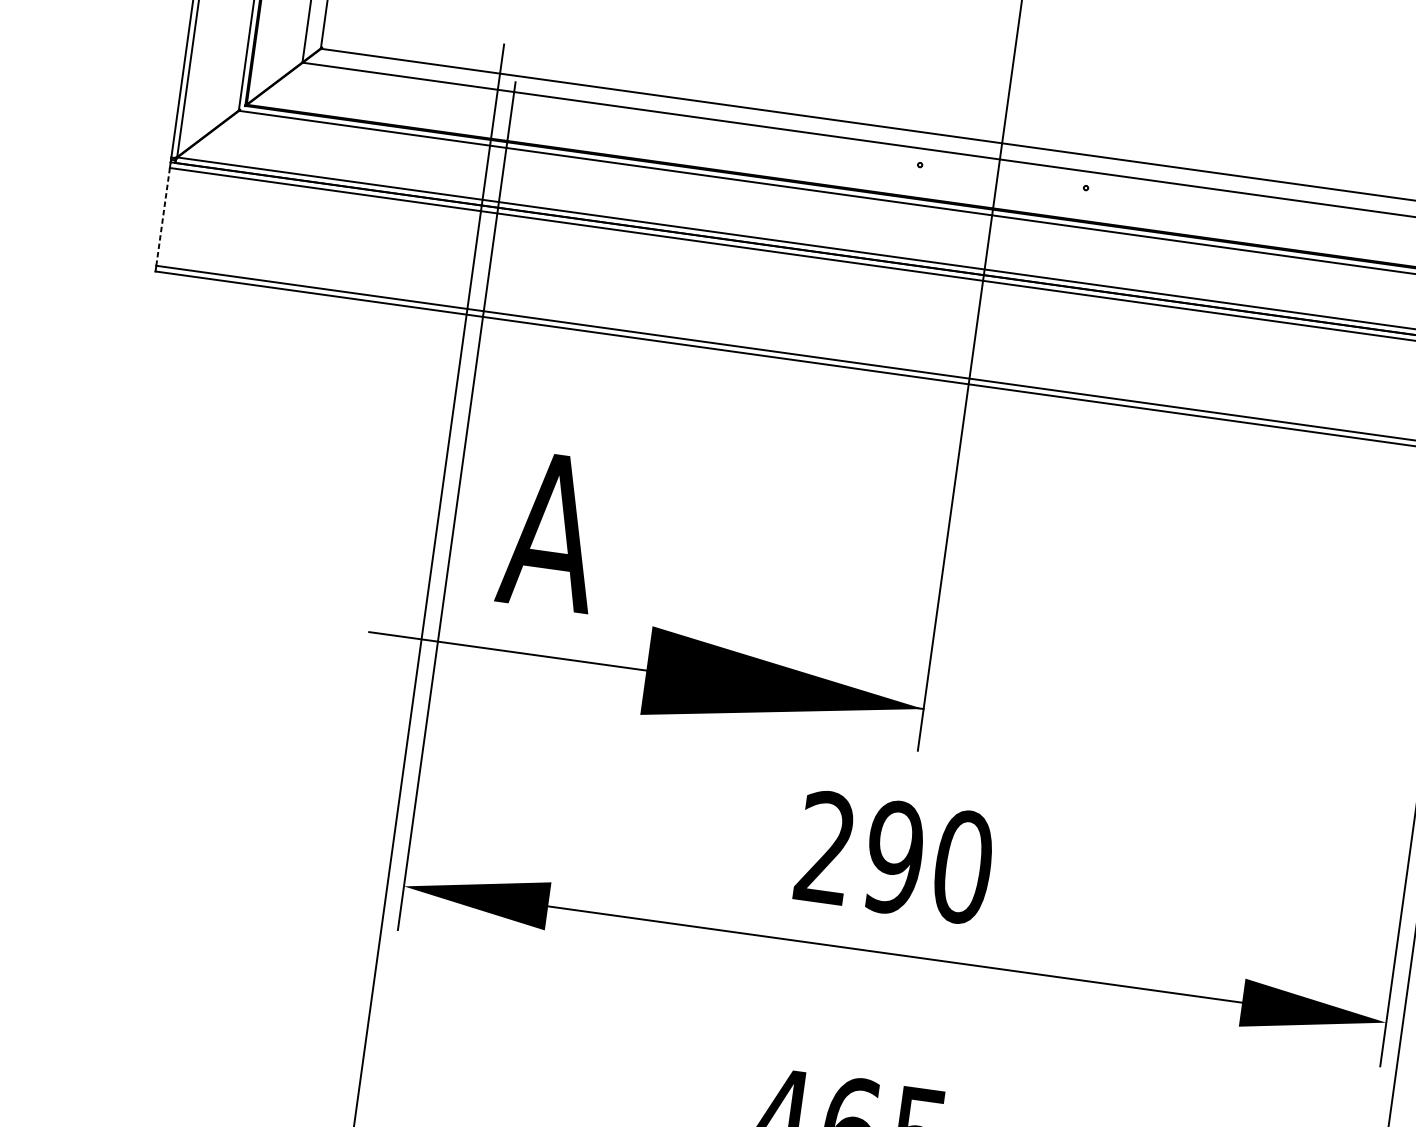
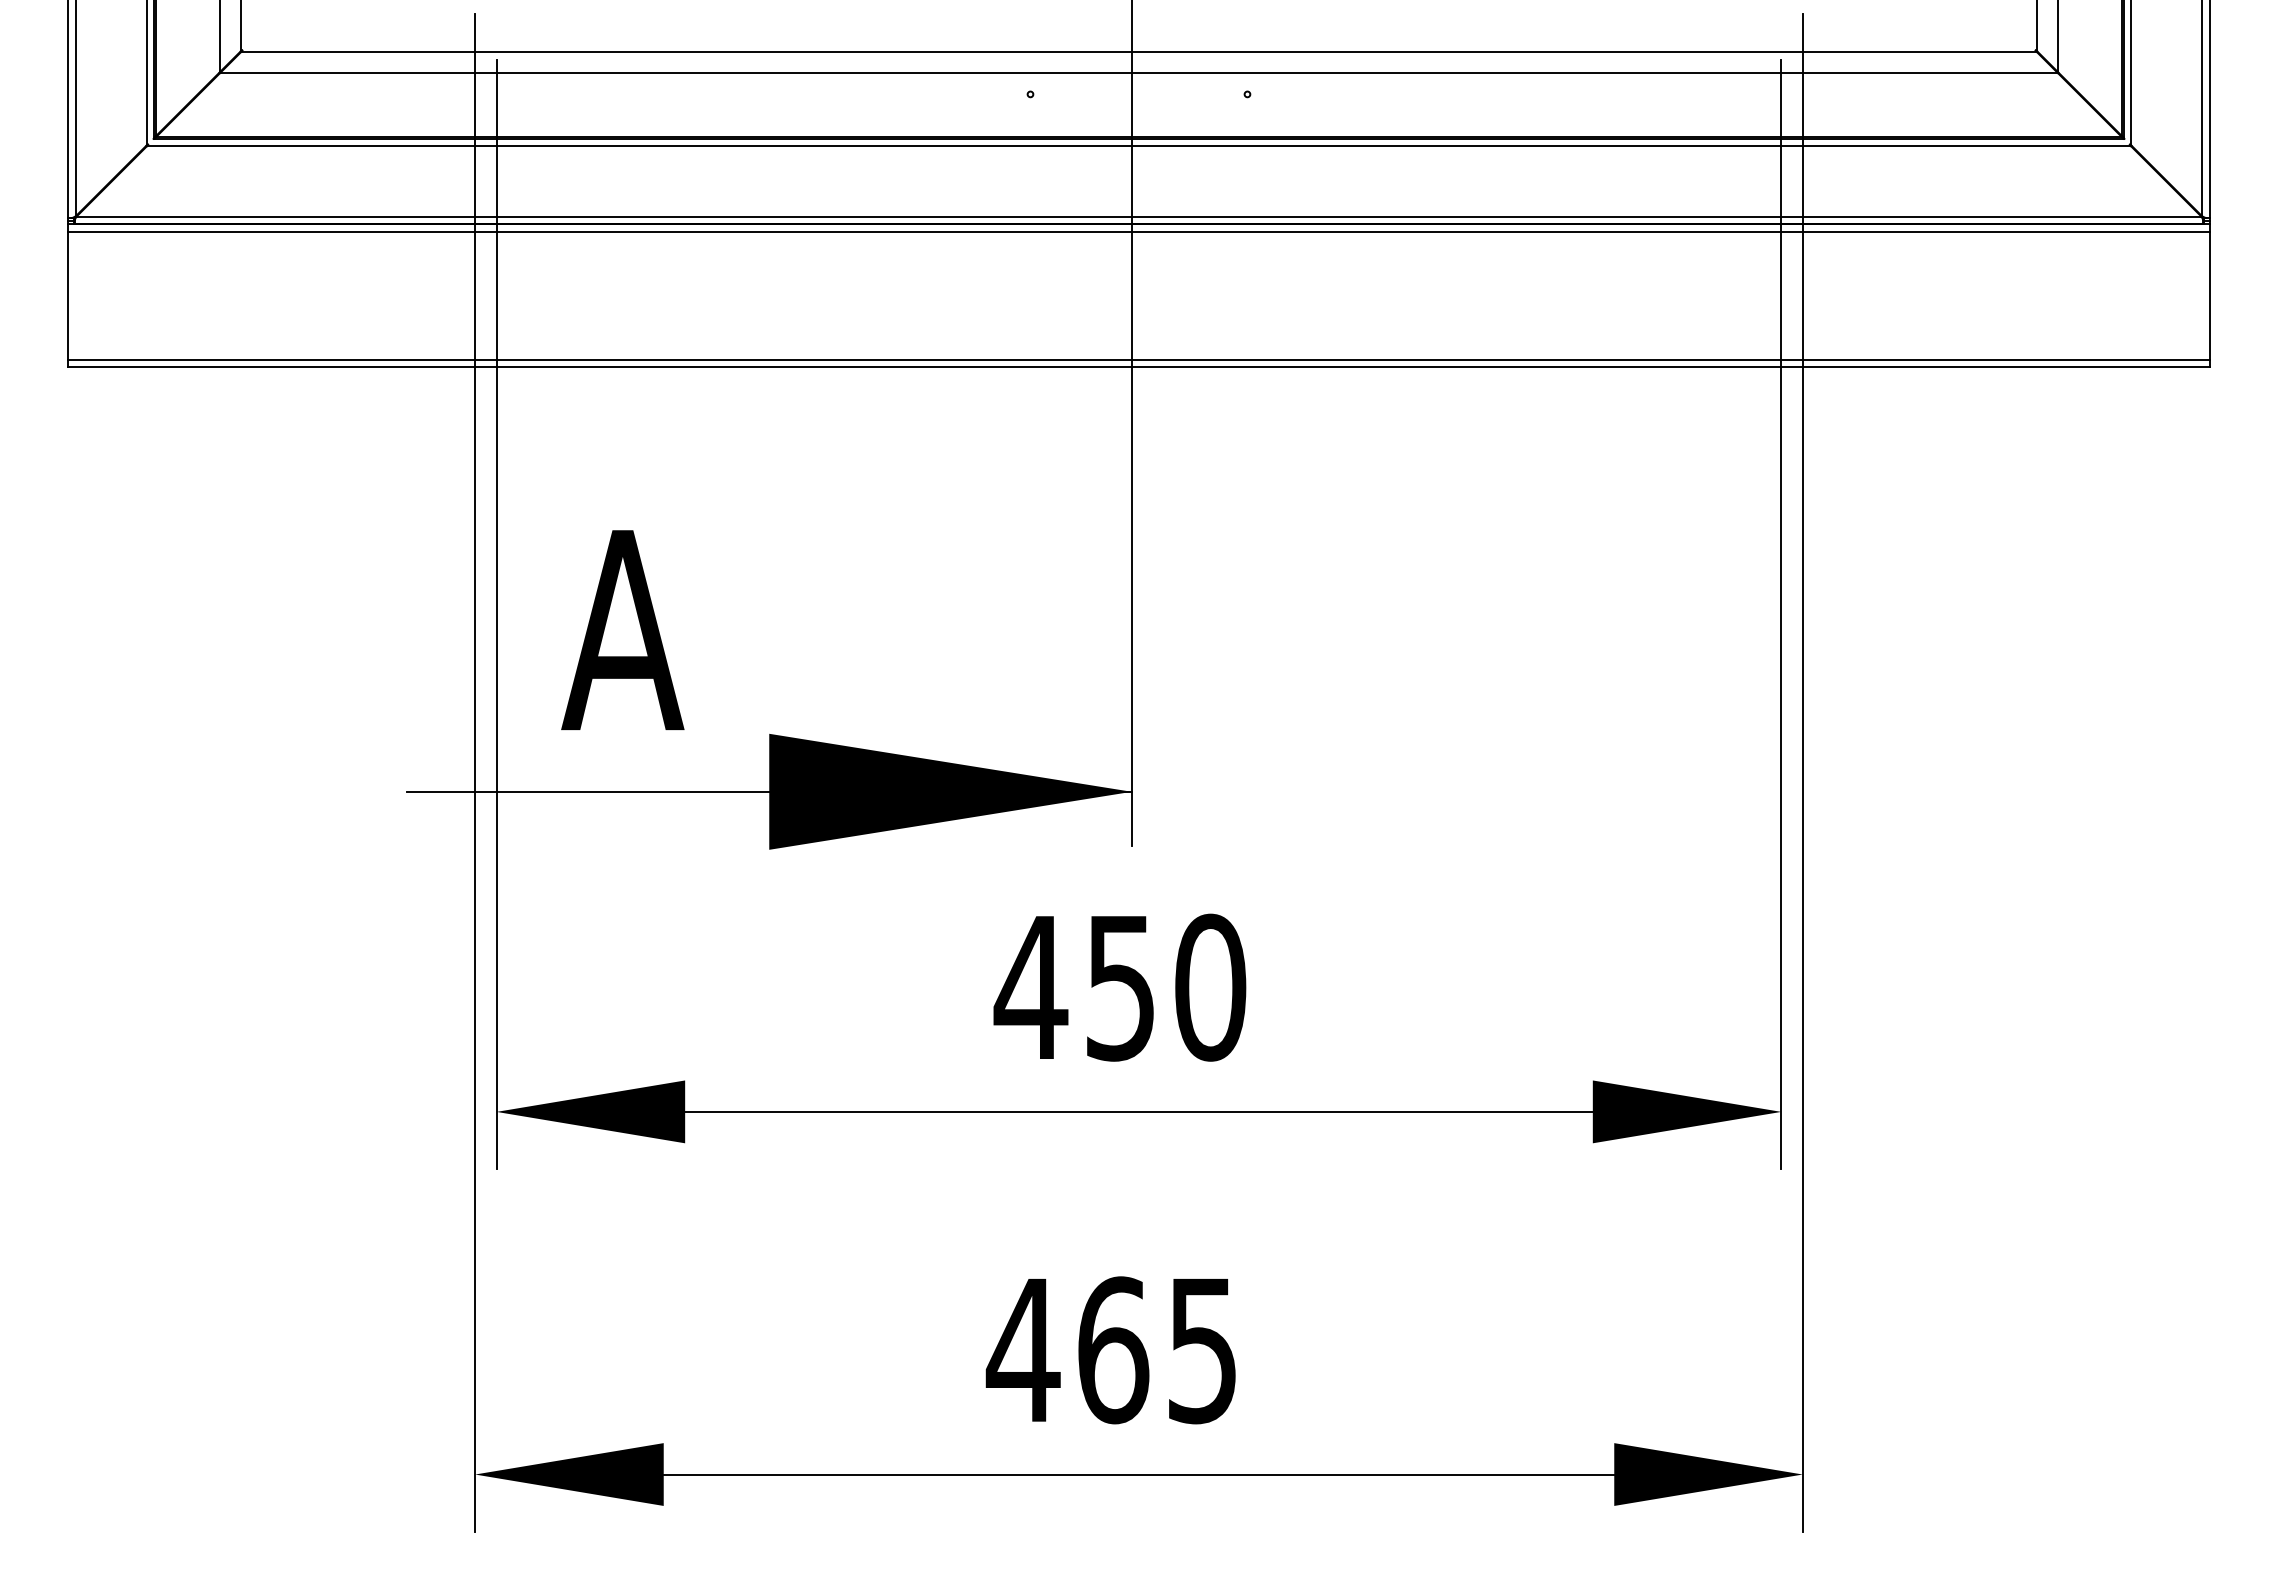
line: (163, 216) -> (68, 295), dashed -> solid
text: (859, 852) -> (1074, 987), 290 -> 450

